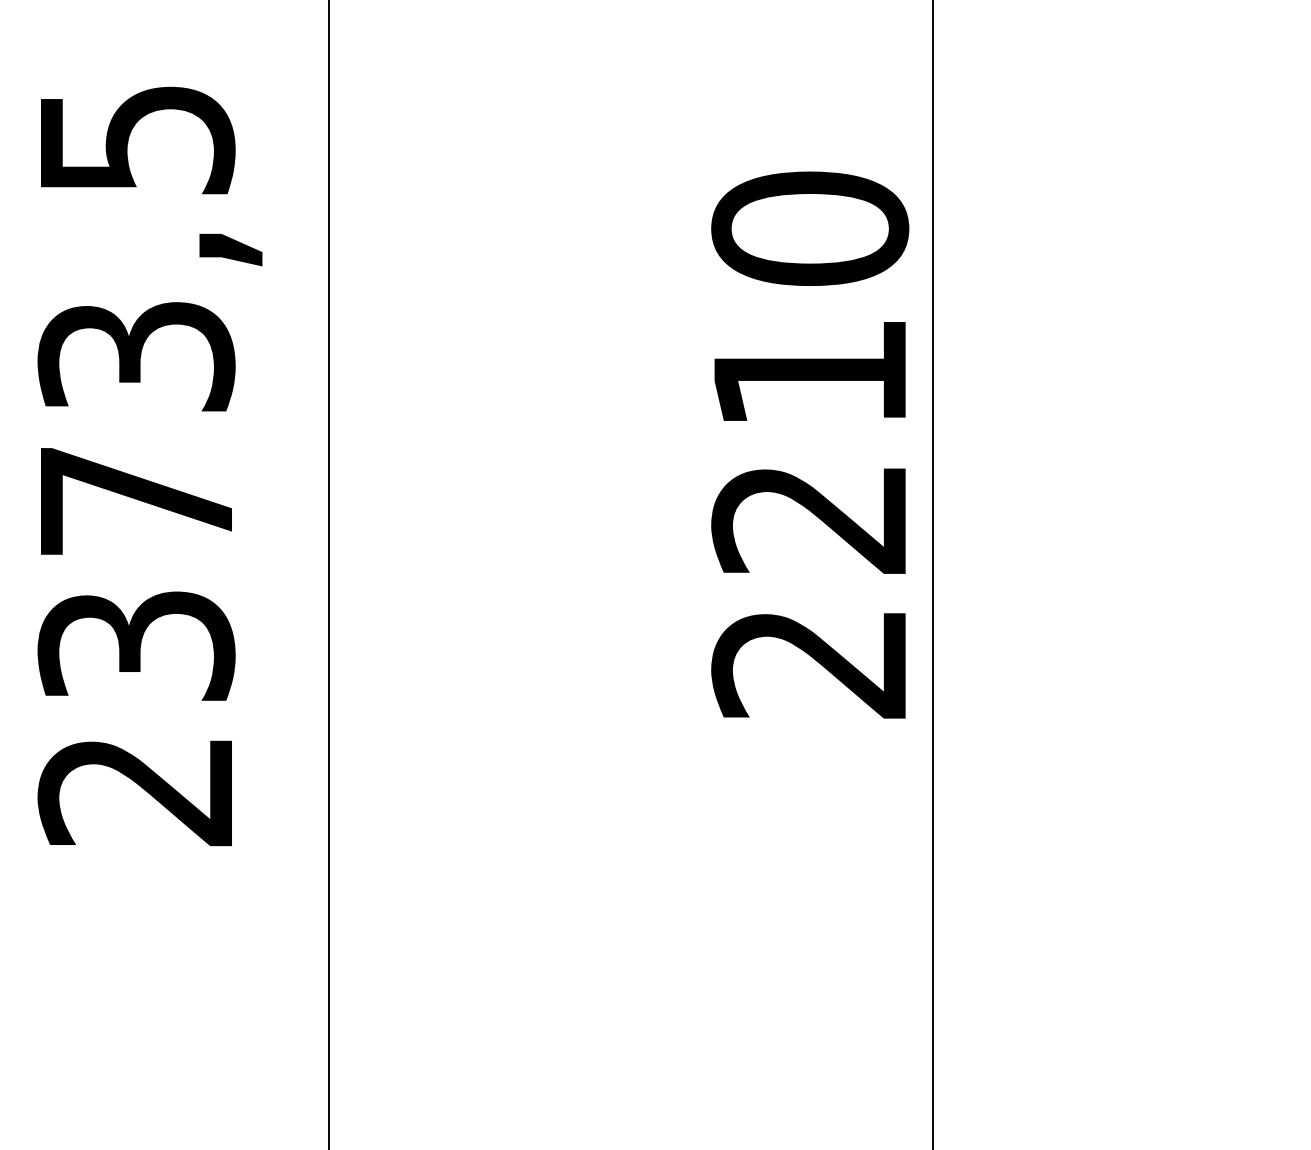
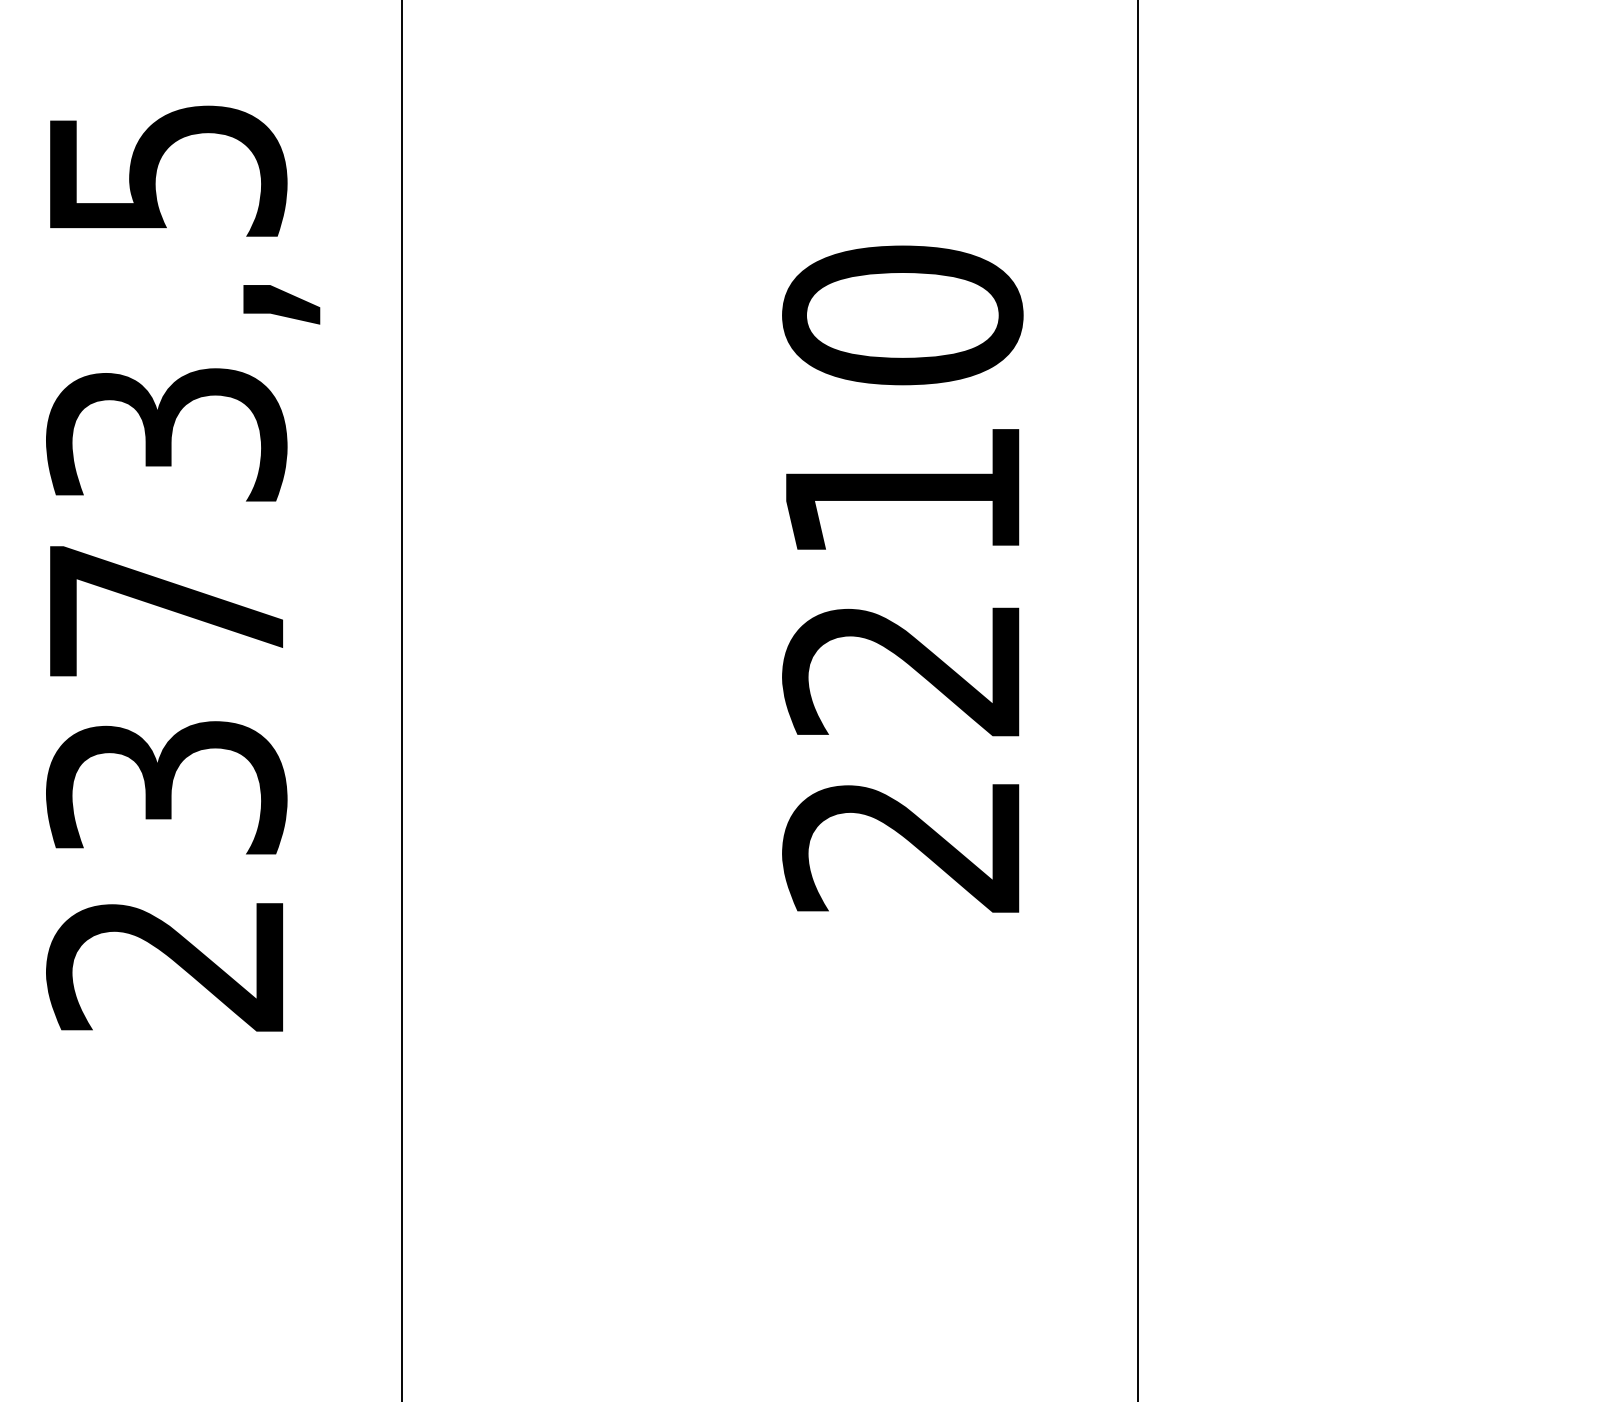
text: (810, 444) -> (903, 578), moved

